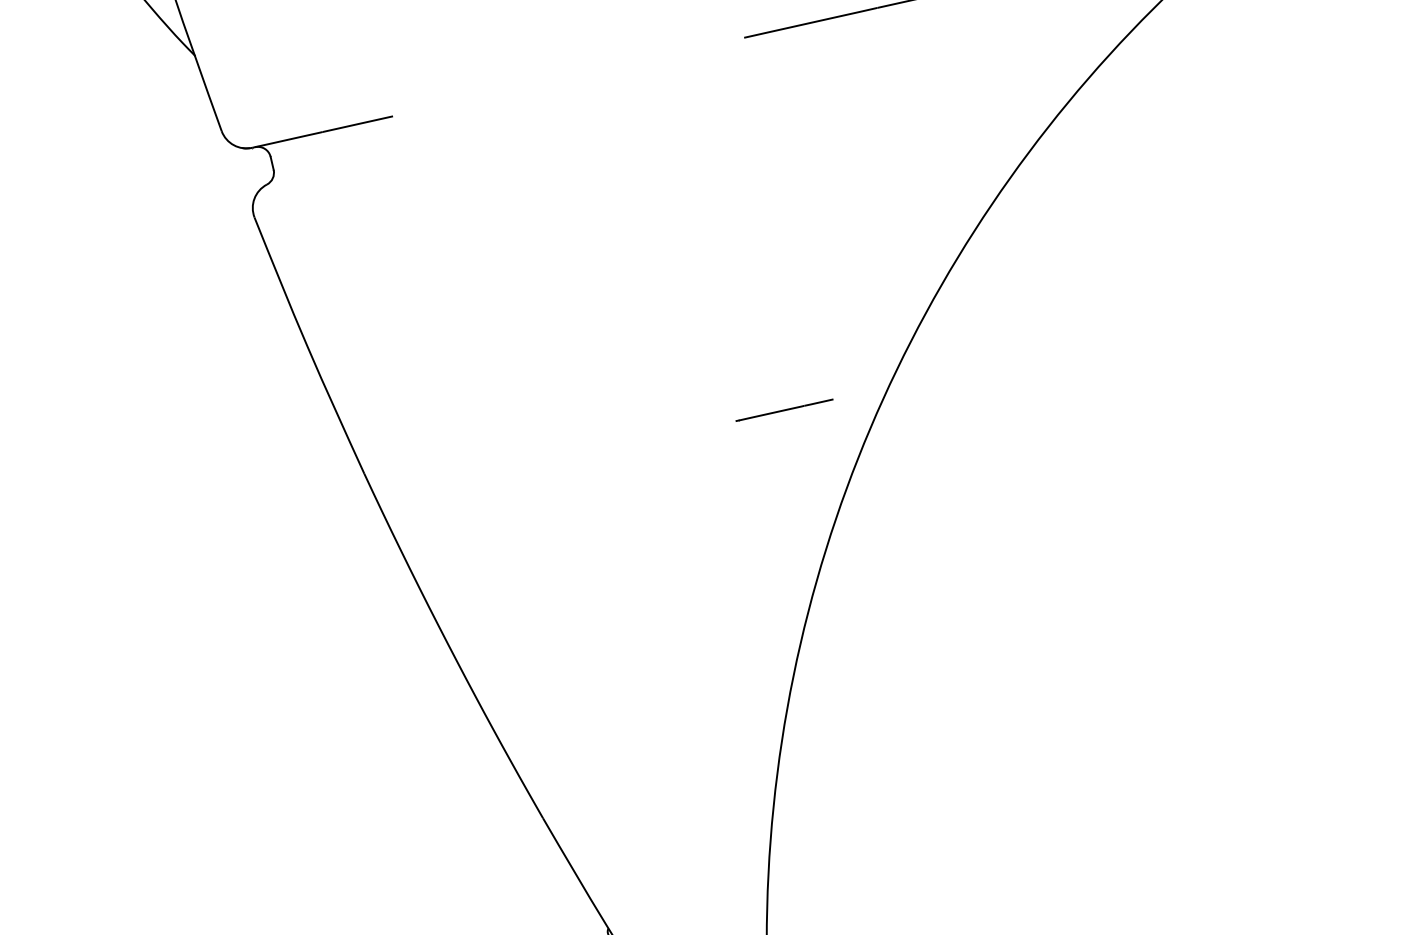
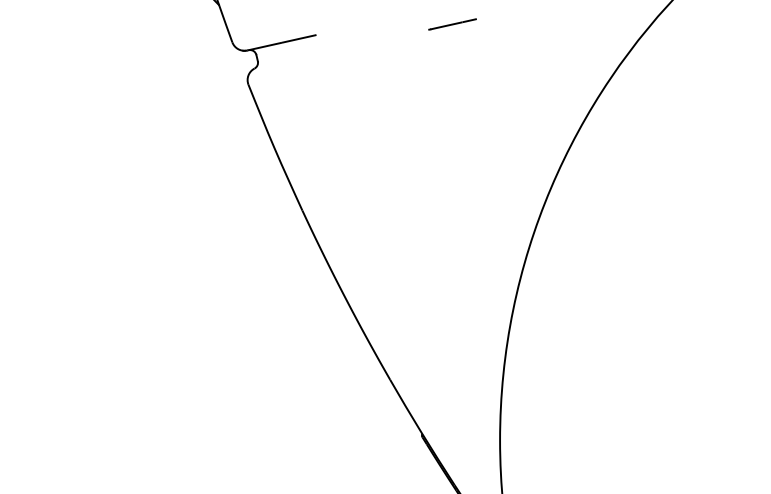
line: (783, 410) -> (452, 24), moved

